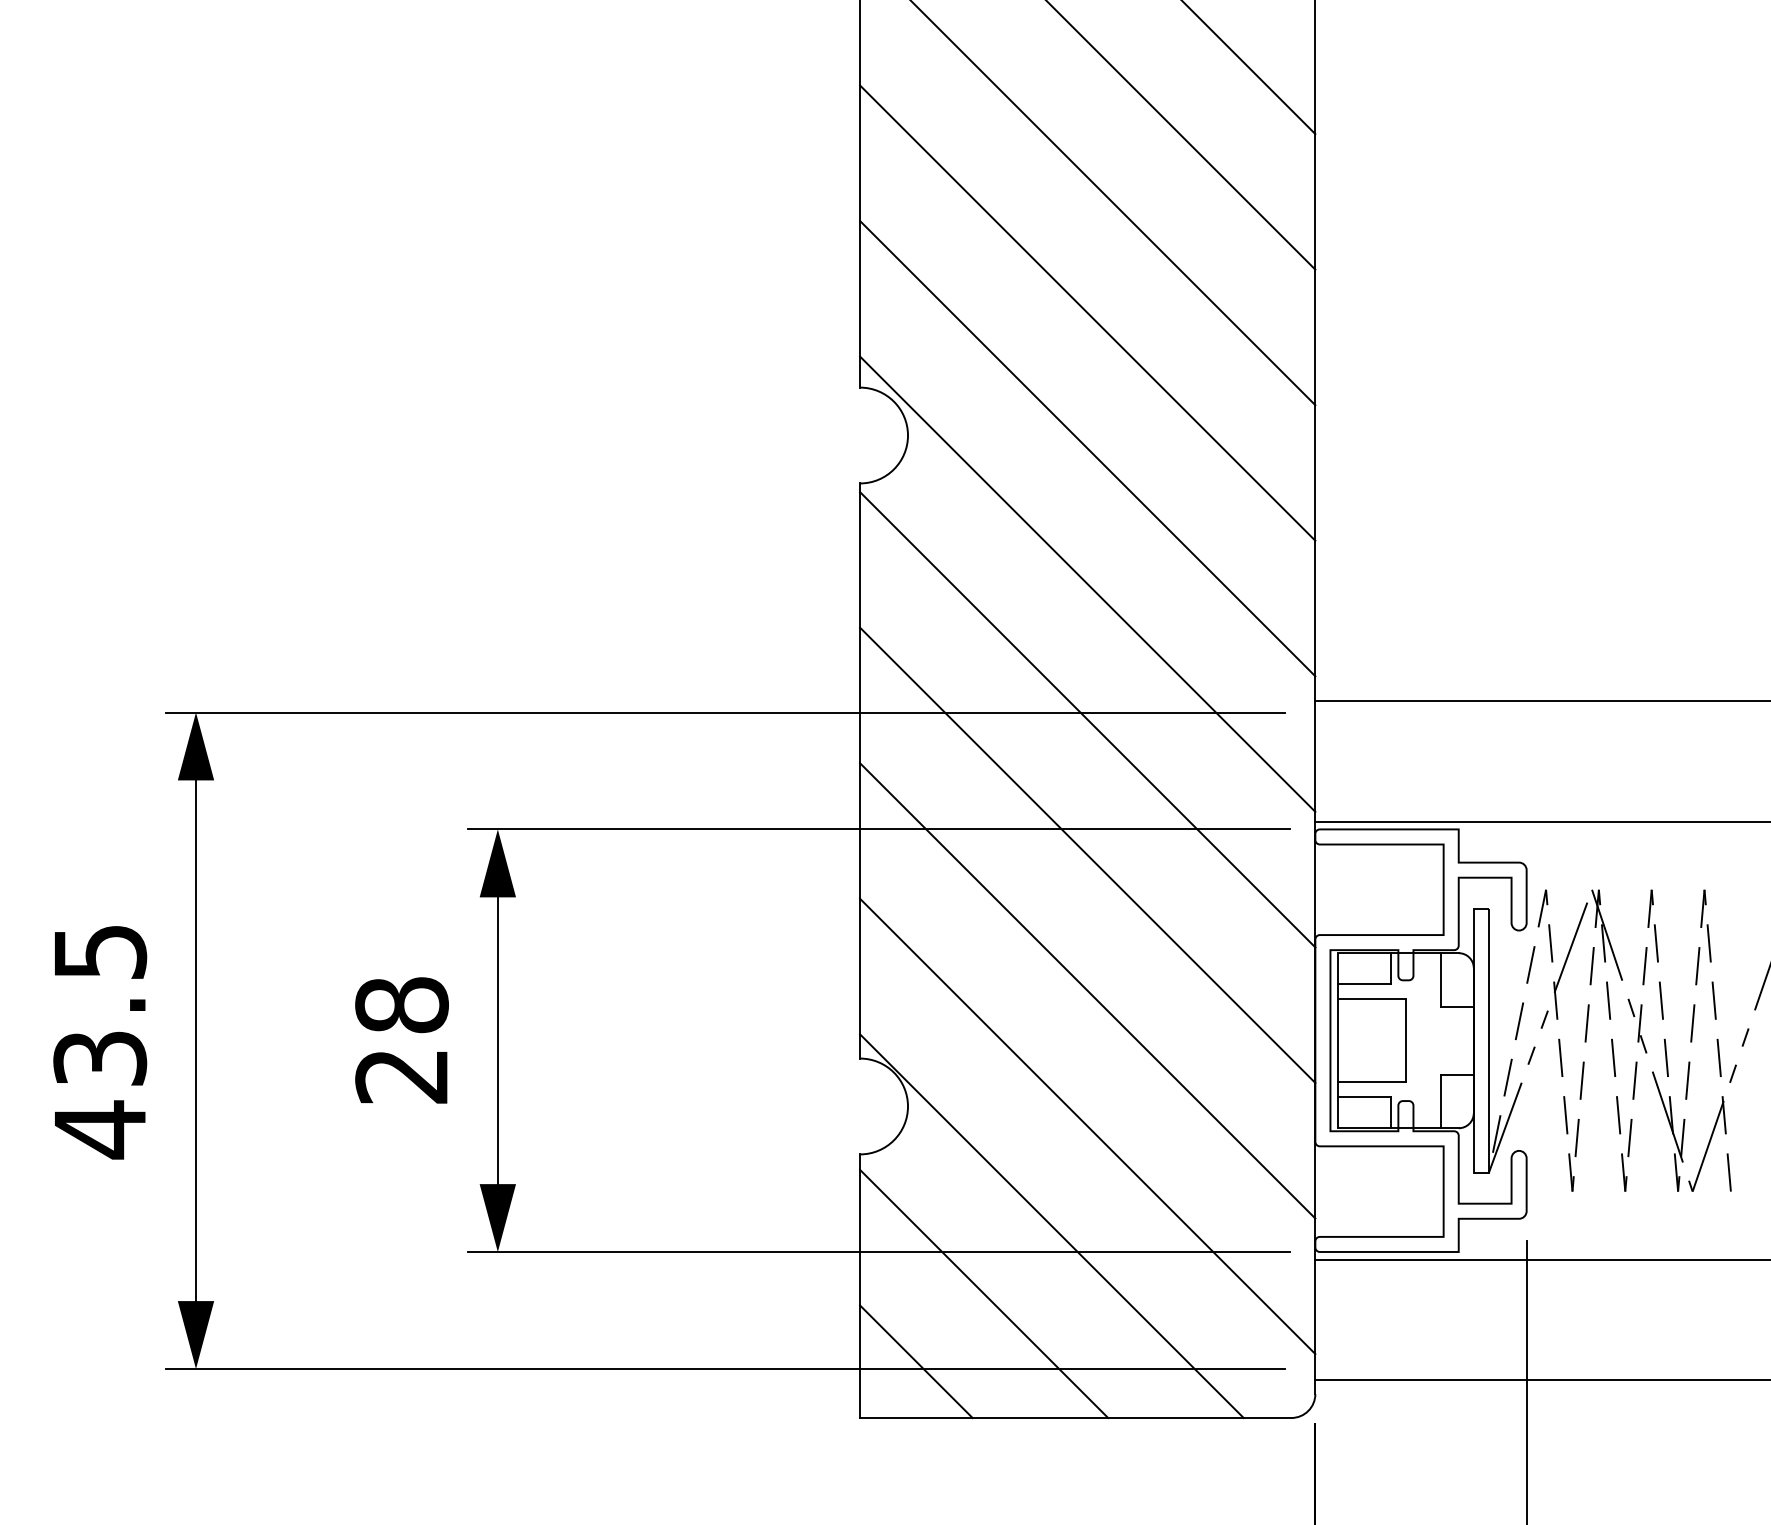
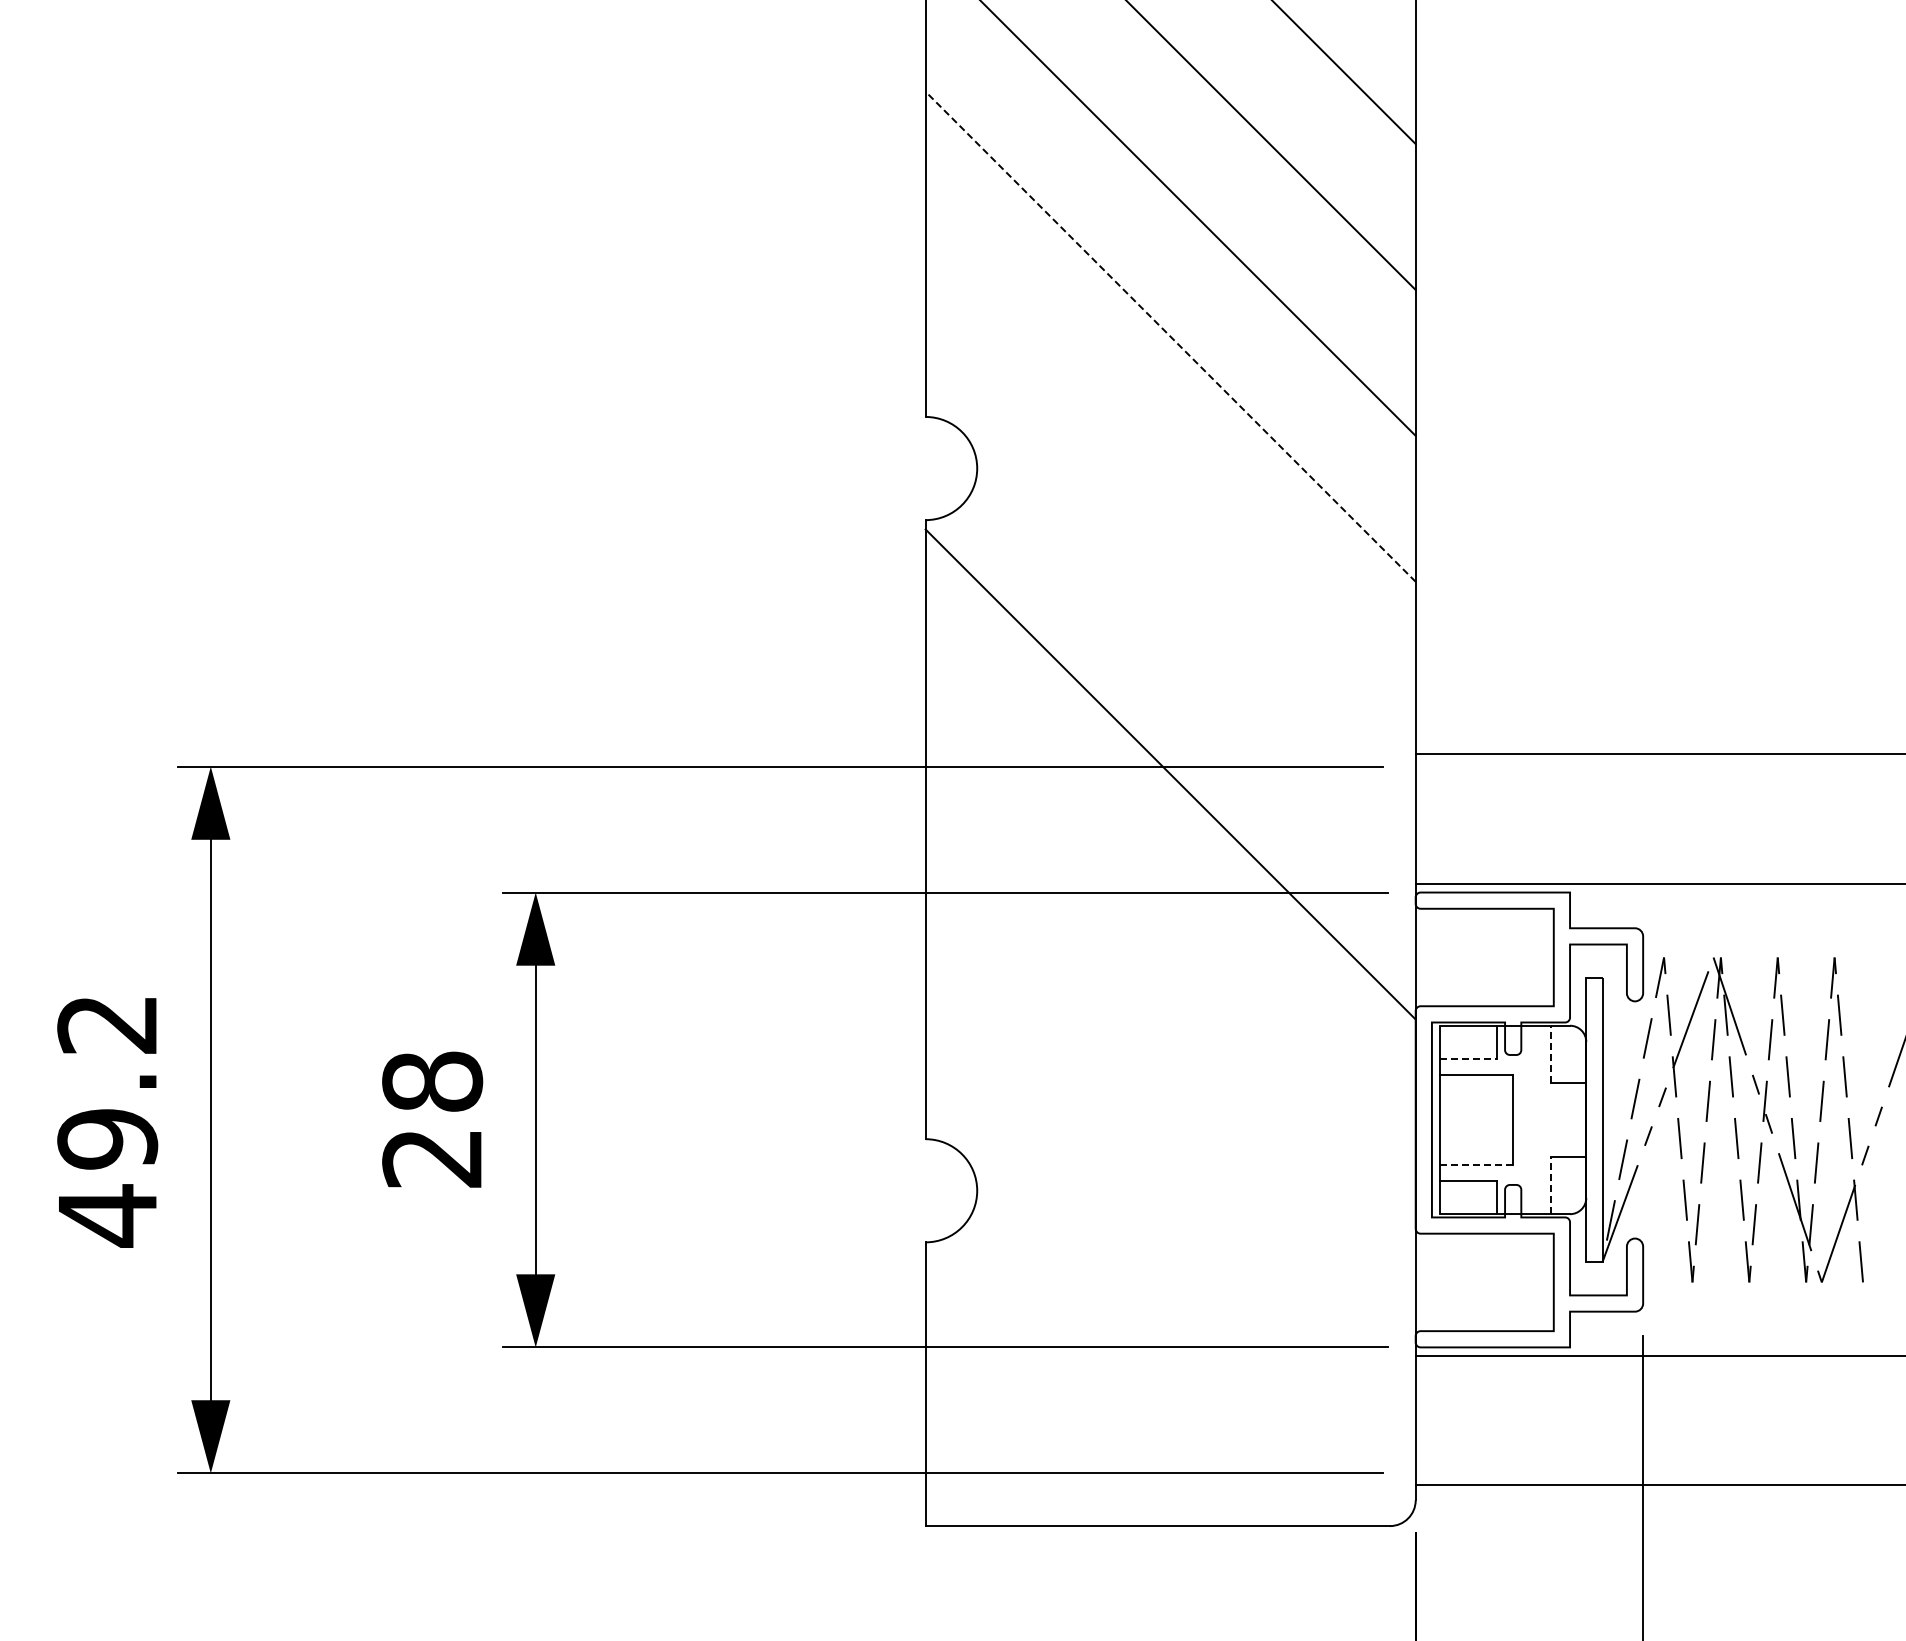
line: (1087, 312) -> (1170, 336), solid -> dashed
line: (1087, 448) -> (1170, 482), removed
line: (1087, 584) -> (1170, 628), removed
line: (1087, 855) -> (1170, 920), removed
line: (1440, 979) -> (1550, 1054), solid -> dashed
line: (1365, 984) -> (1469, 1059), solid -> dashed
line: (1087, 991) -> (1170, 1066), removed
text: (100, 1005) -> (107, 1082), 43.5 -> 49.2
line: (1371, 1082) -> (1476, 1164), solid -> dashed
line: (1440, 1101) -> (1550, 1185), solid -> dashed
line: (1087, 1126) -> (1170, 1212), removed
line: (1051, 1226) -> (1131, 1319), removed
line: (983, 1293) -> (1058, 1392), removed
line: (915, 1361) -> (985, 1465), removed

